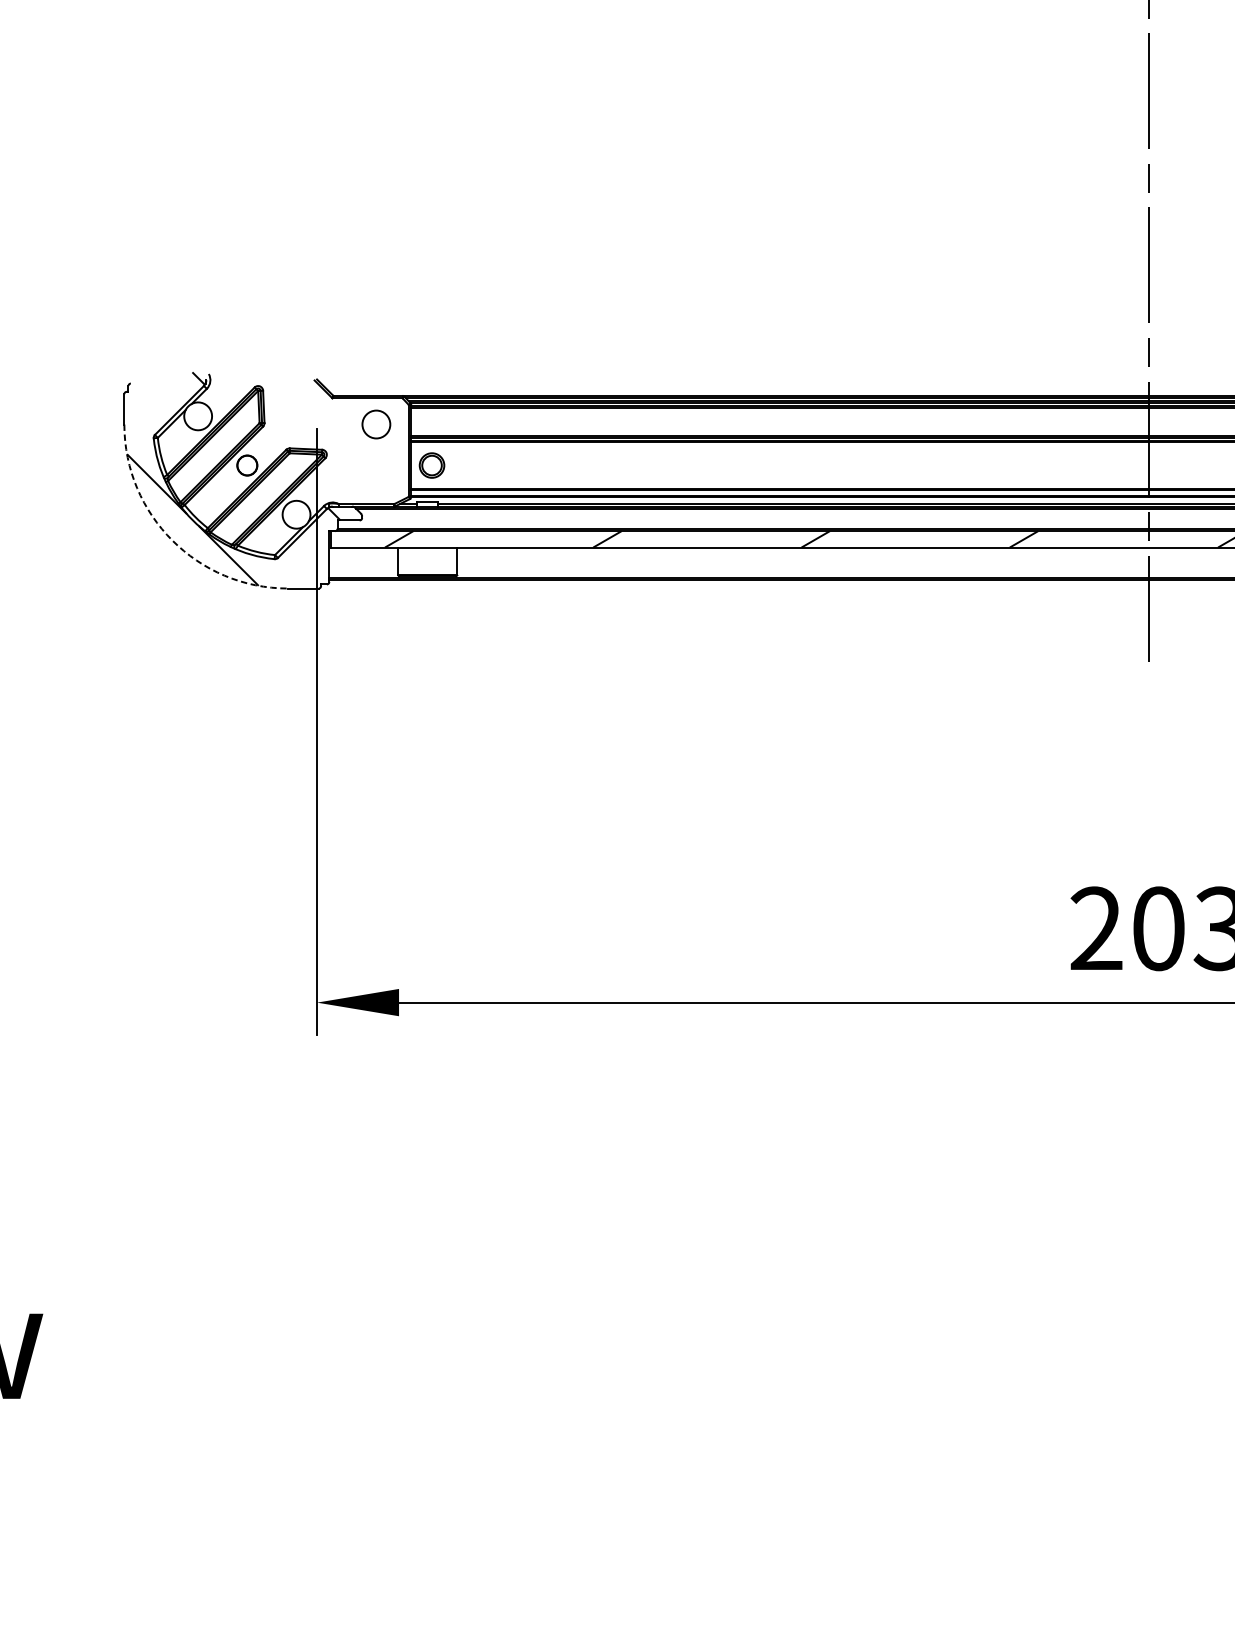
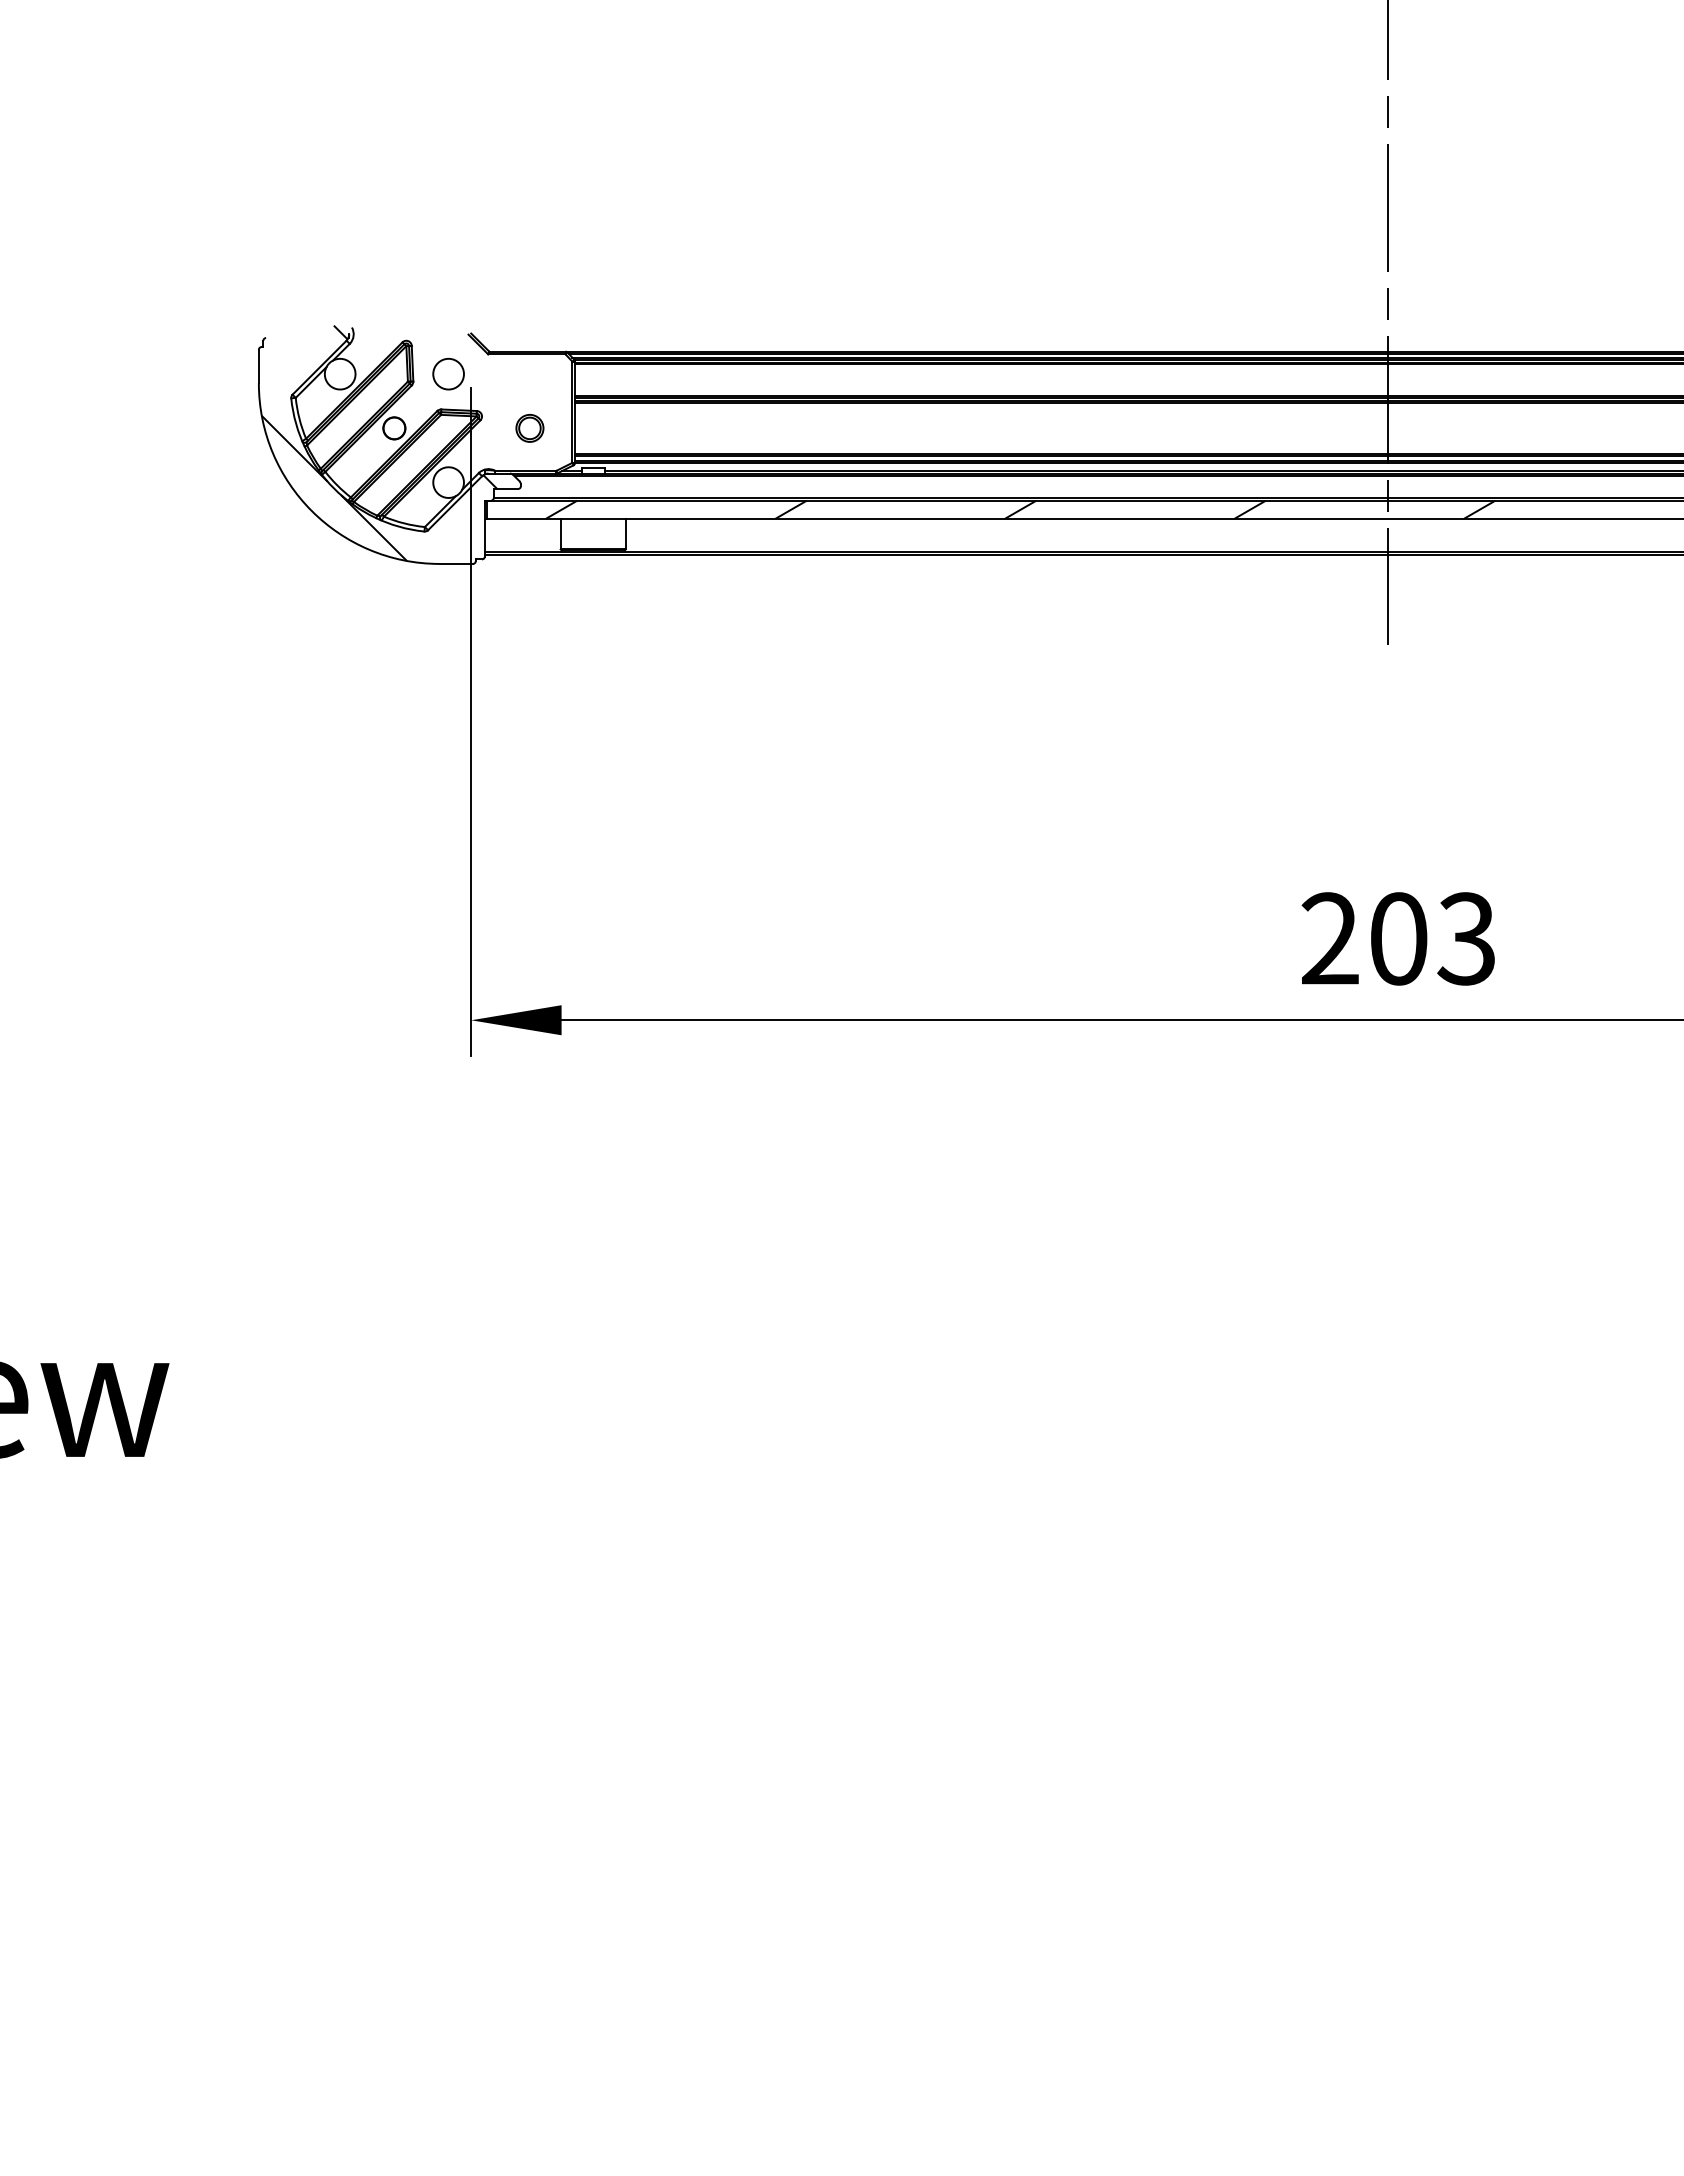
circle: (376, 423) -> (448, 373), moved
part: (431, 465) -> (529, 428), moved
arc: (172, 540) -> (311, 511), dashed -> solid

